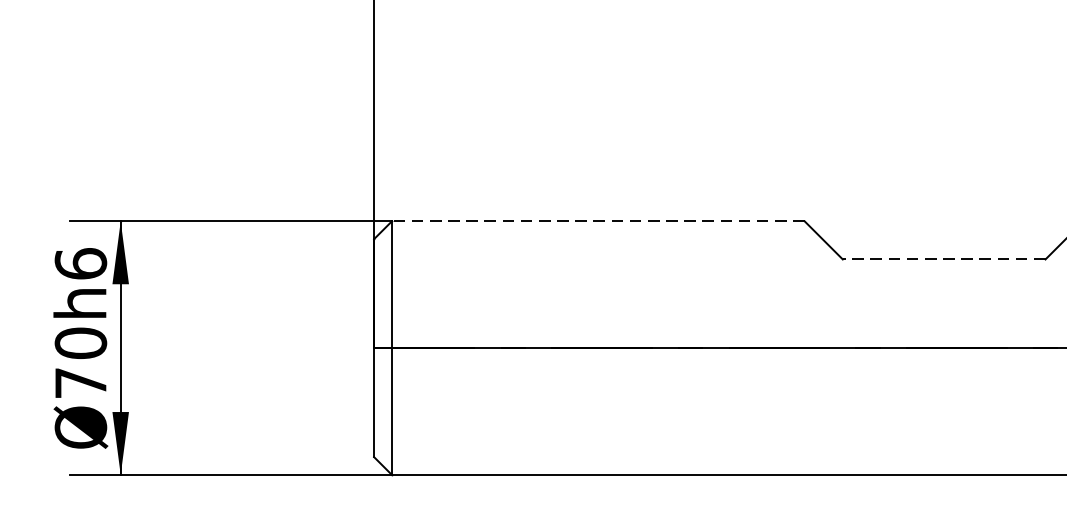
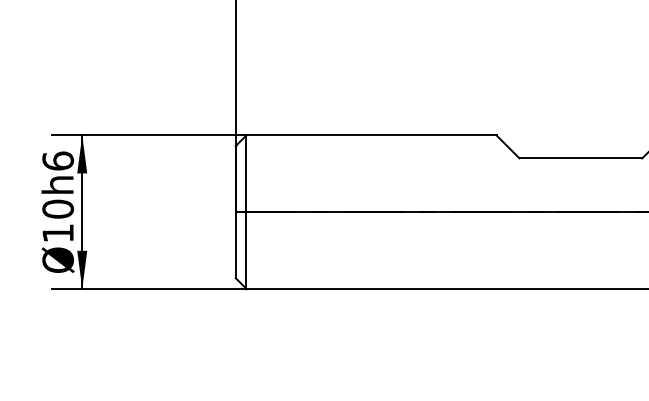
line: (596, 221) -> (370, 135), dashed -> solid
line: (943, 259) -> (580, 158), dashed -> solid
text: (79, 383) -> (57, 233), Ø70h6 -> Ø10h6

